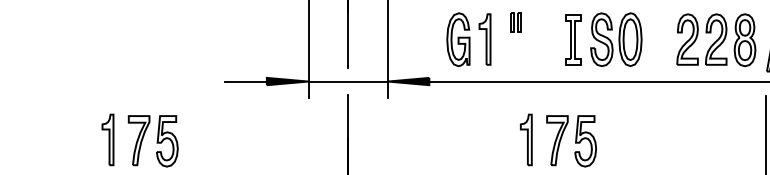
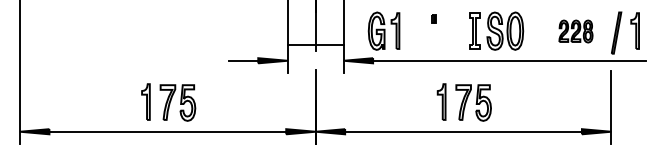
part: (516, 21) -> (434, 18), size x0.6
part: (468, 38) -> (383, 30), moved
part: (715, 40) -> (575, 31), size x0.6
line: (347, 81) -> (315, 44), moved

